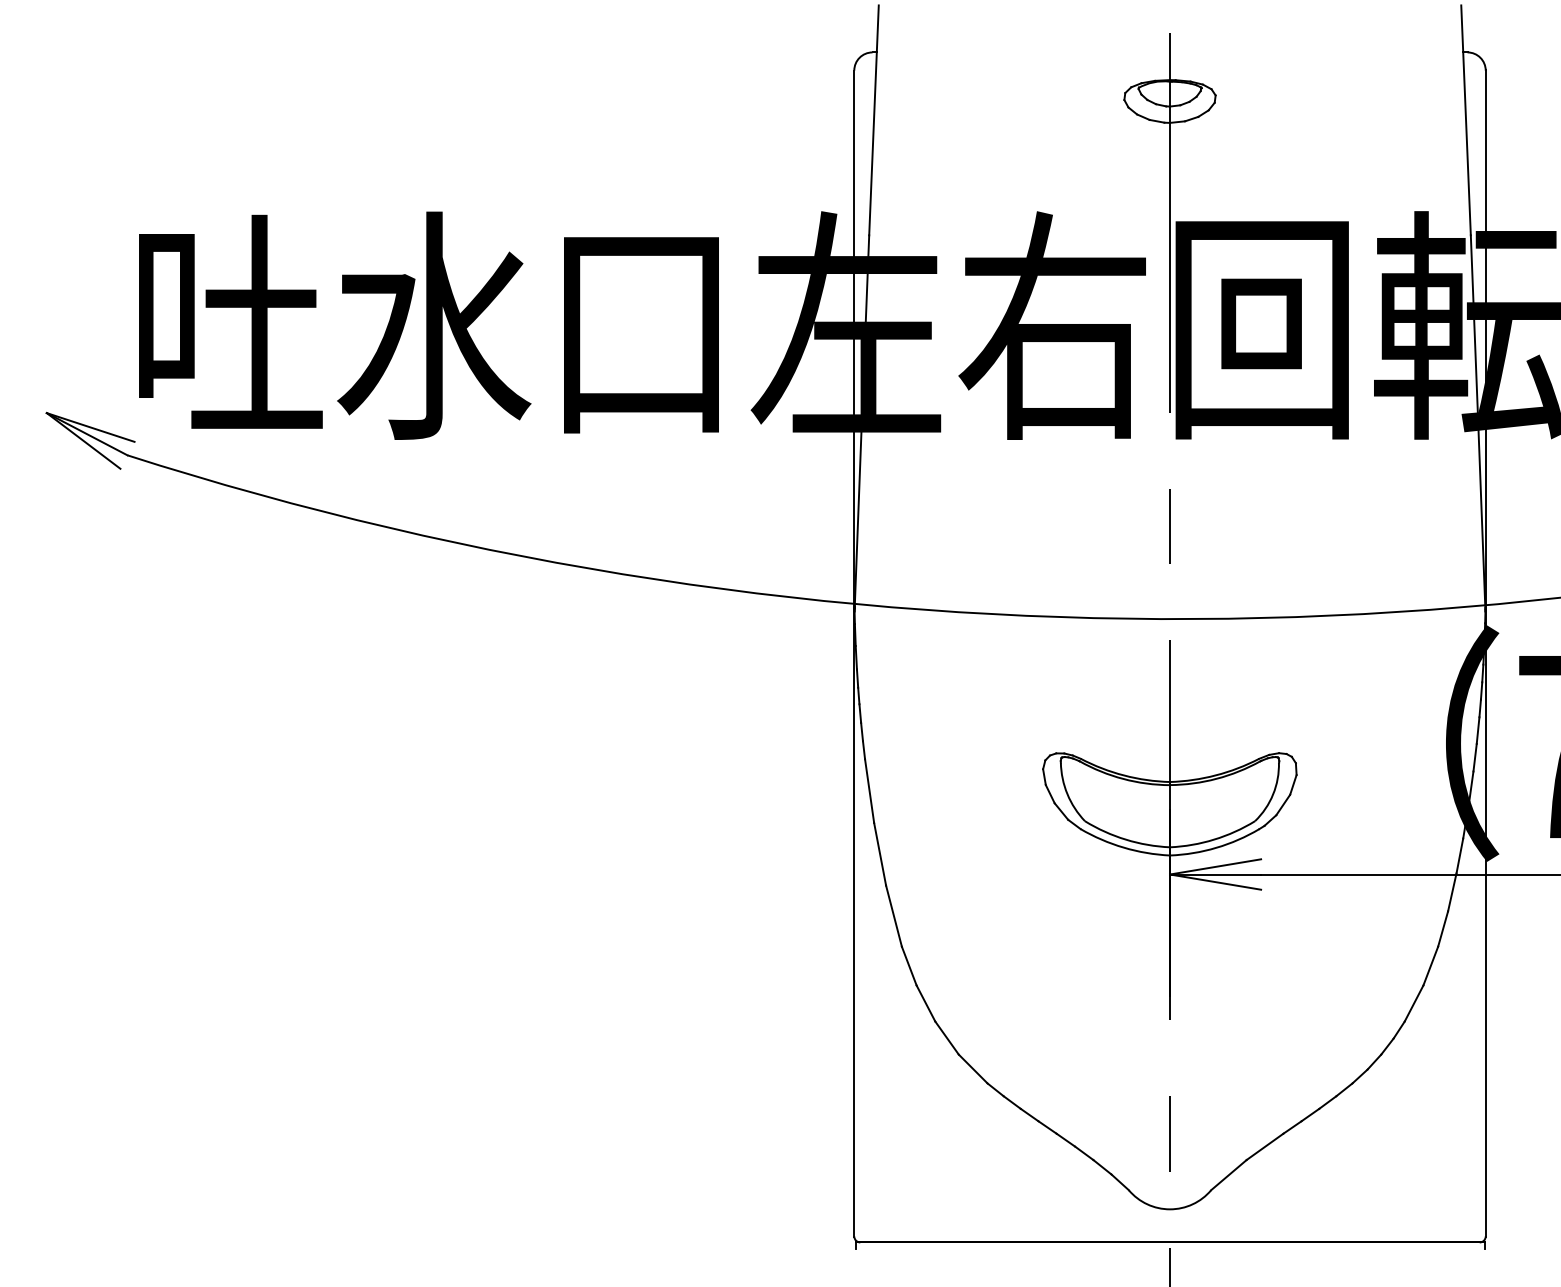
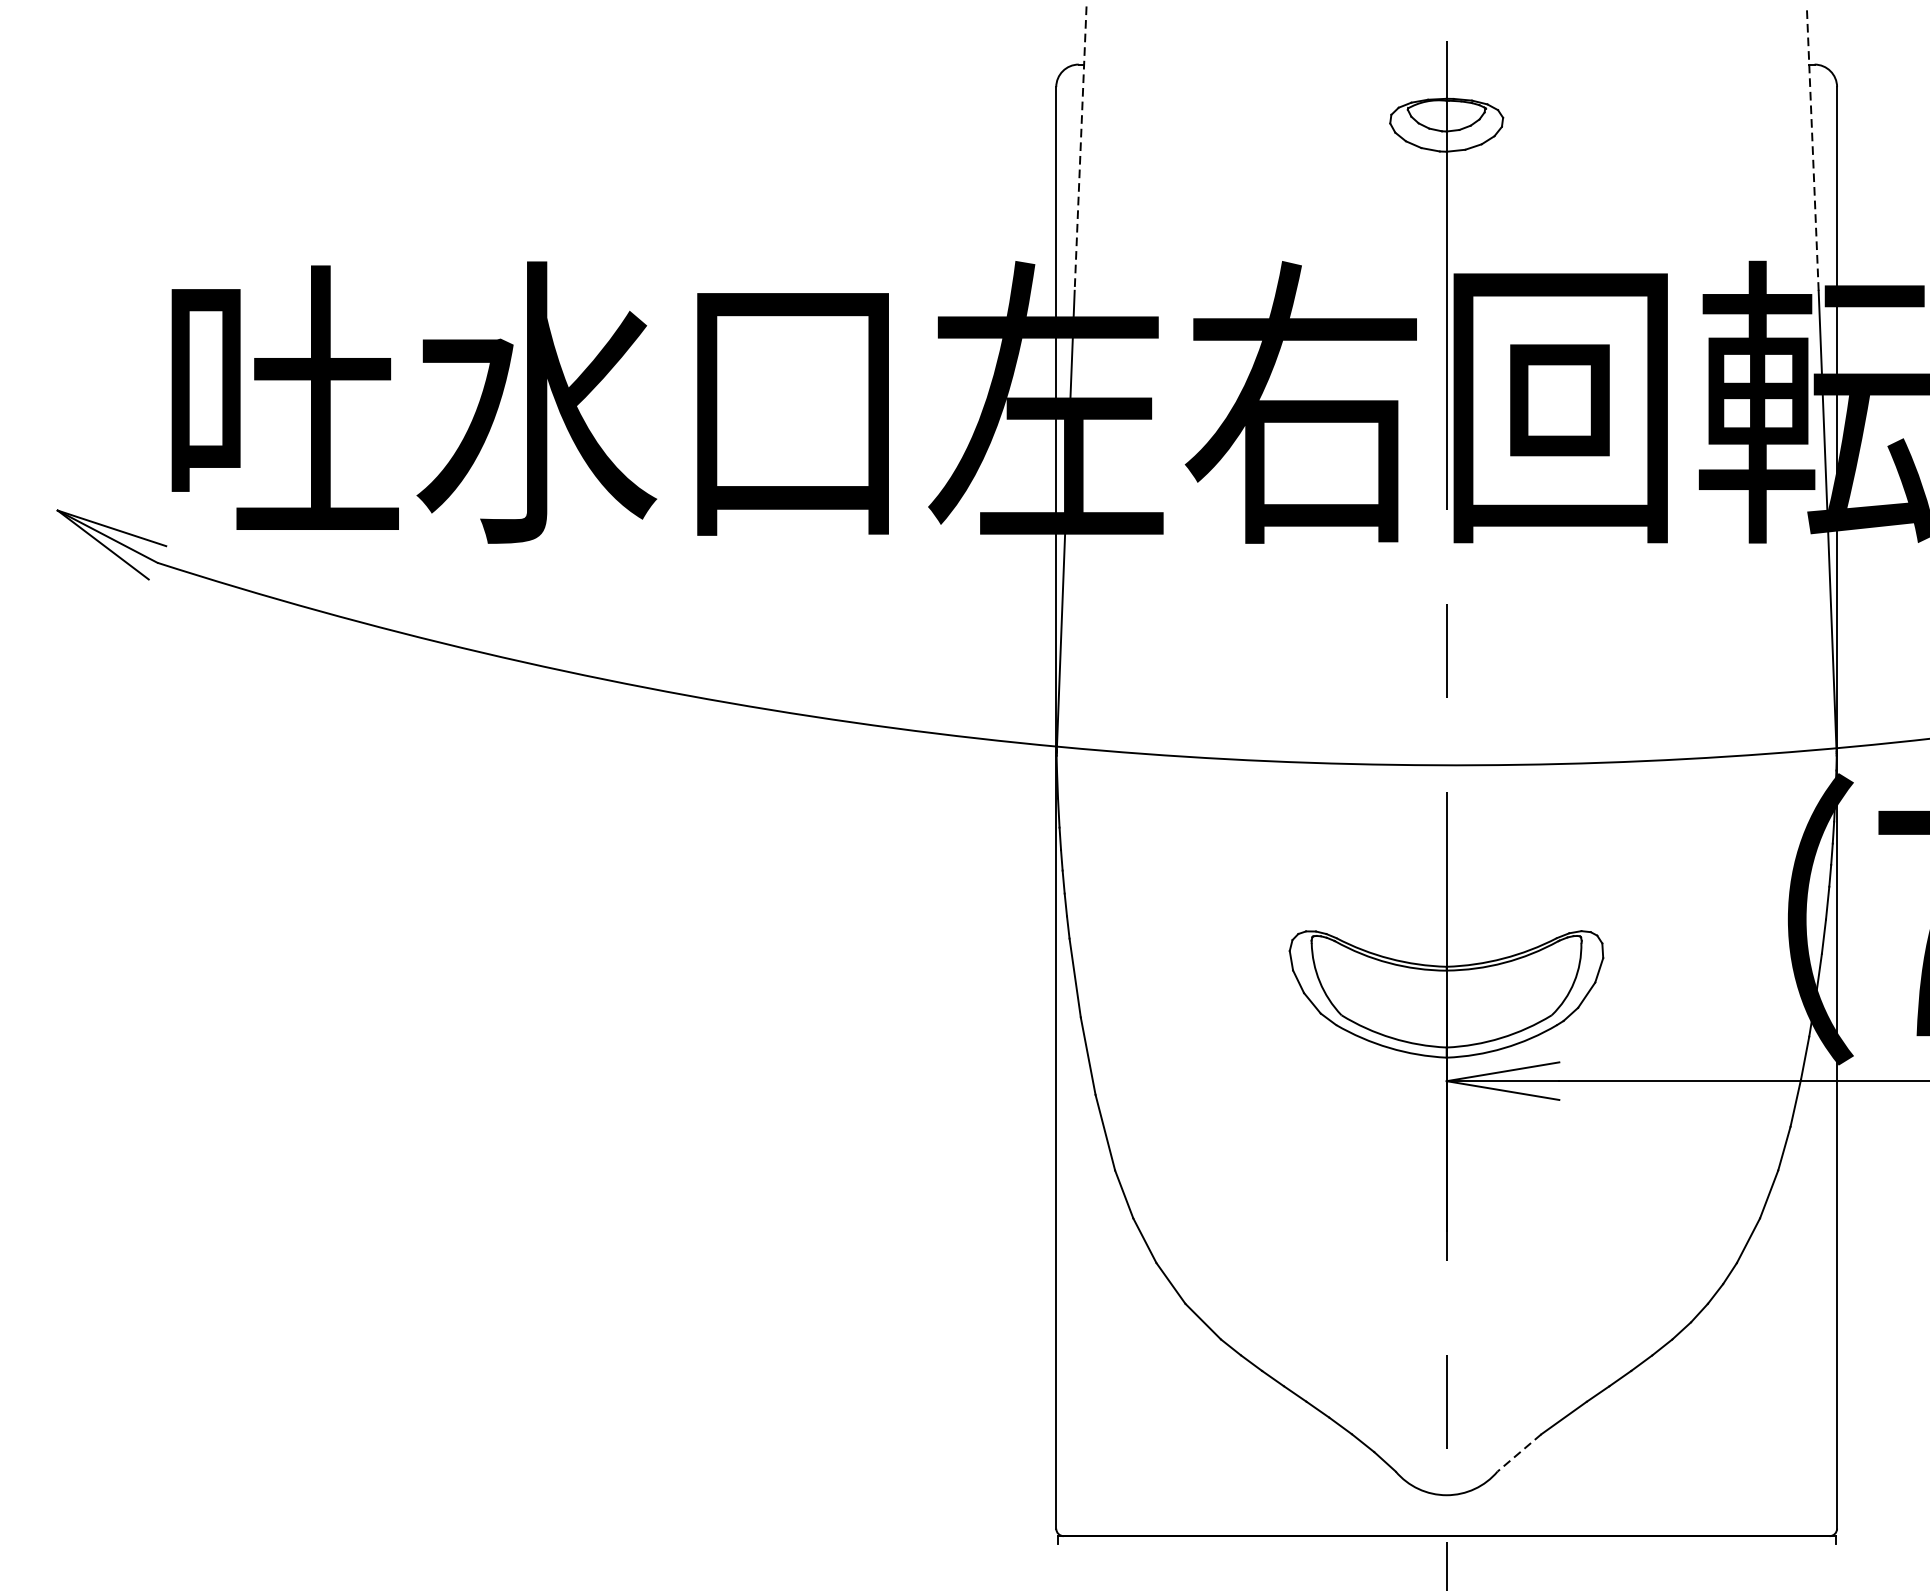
line: (1466, 119) -> (1813, 147), solid -> dashed
line: (873, 120) -> (1080, 148), solid -> dashed
line: (1228, 1175) -> (1518, 1453), solid -> dashed

